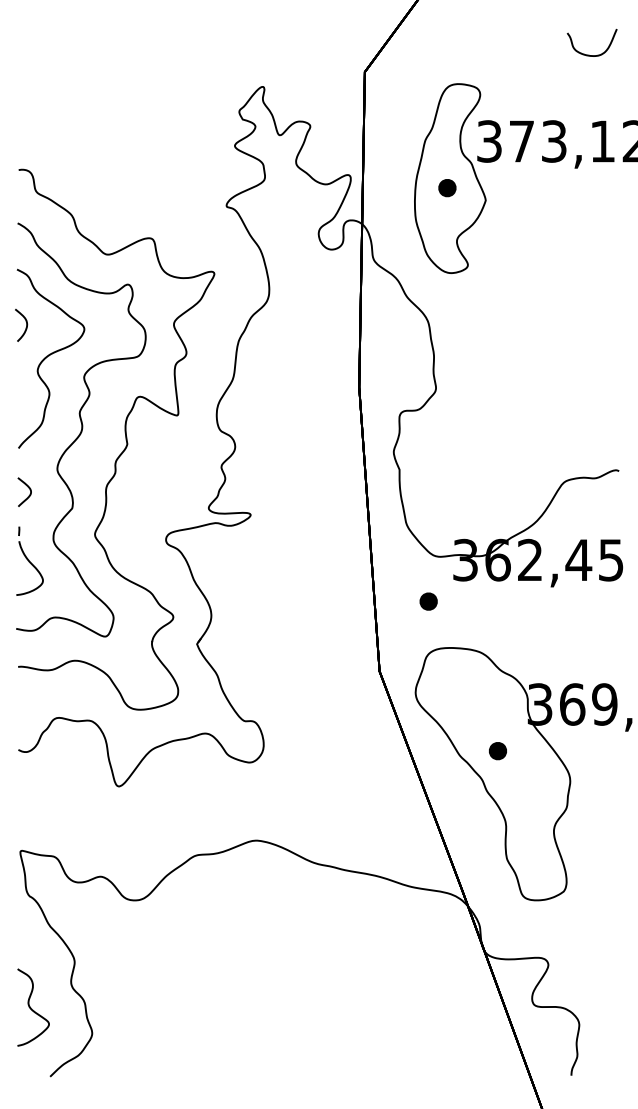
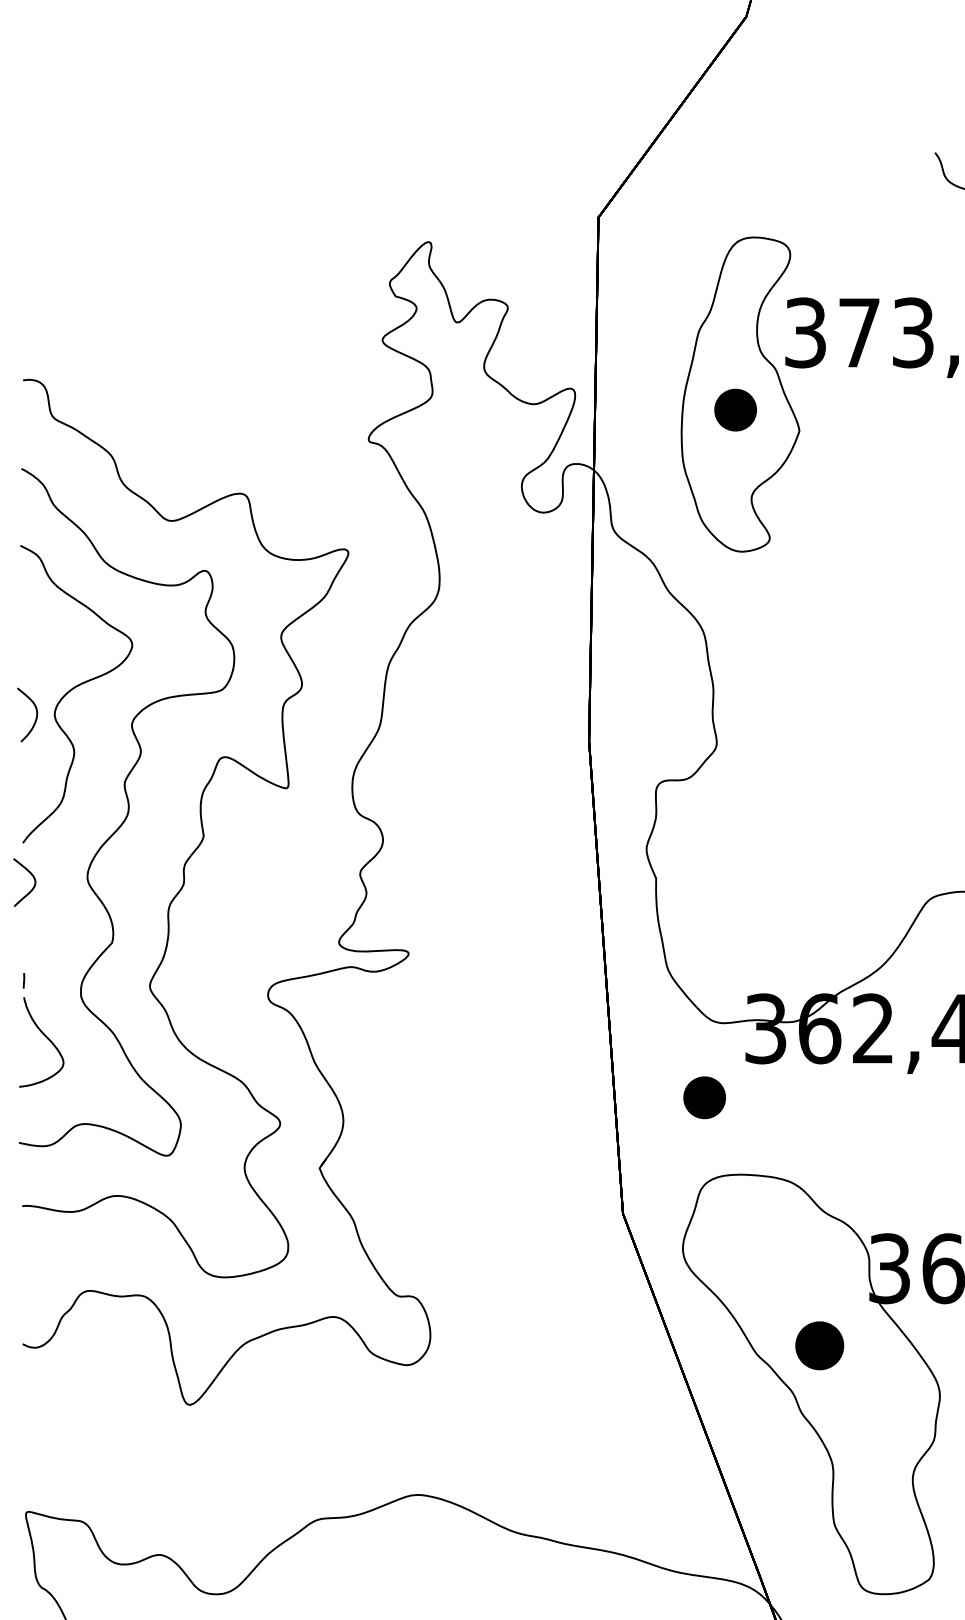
part: (447, 188) -> (735, 411), size x1.4
curve: (25, 321) -> (34, 708), moved
curve: (27, 487) -> (29, 874), moved
part: (428, 601) -> (704, 1097), size x1.4
part: (497, 751) -> (818, 1346), size x1.6

